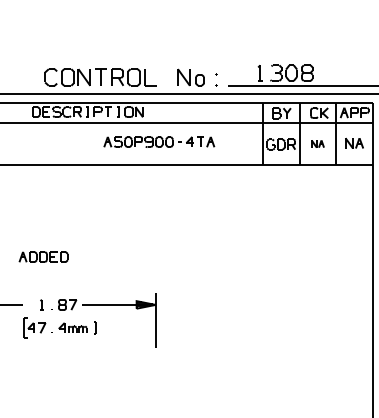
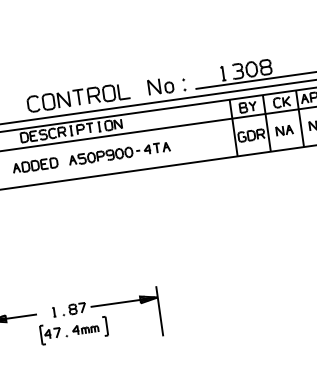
part: (159, 141) -> (119, 153), moved
part: (317, 143) -> (284, 130), size x1.43
part: (43, 256) -> (35, 165), moved
part: (95, 327) -> (105, 325), size x1.67

